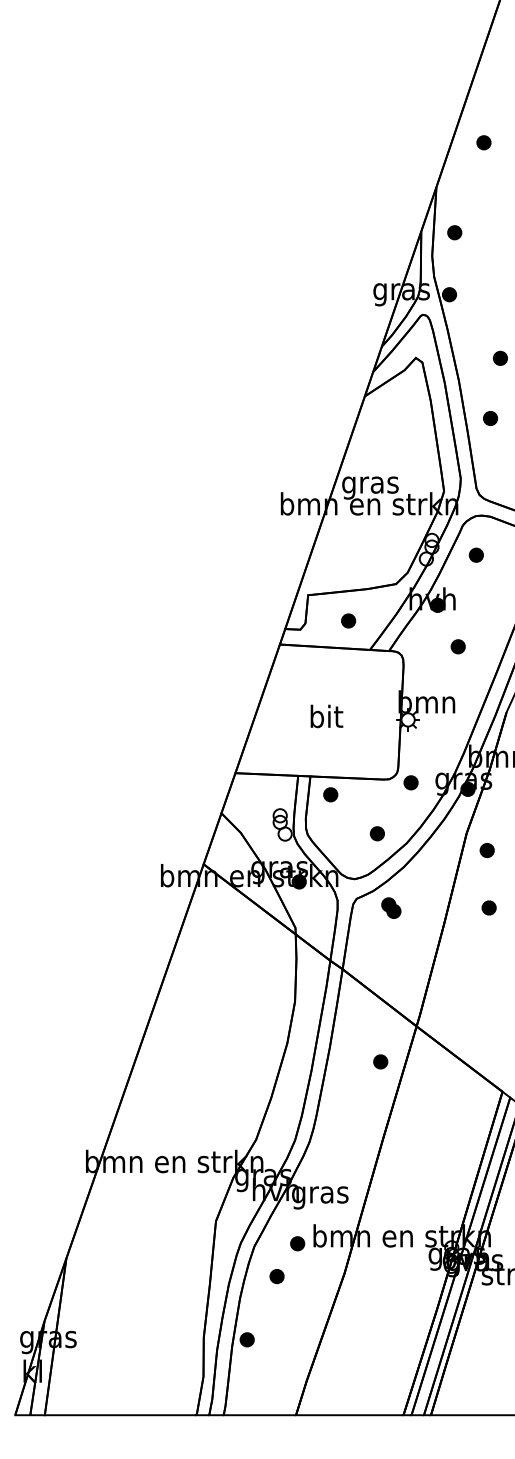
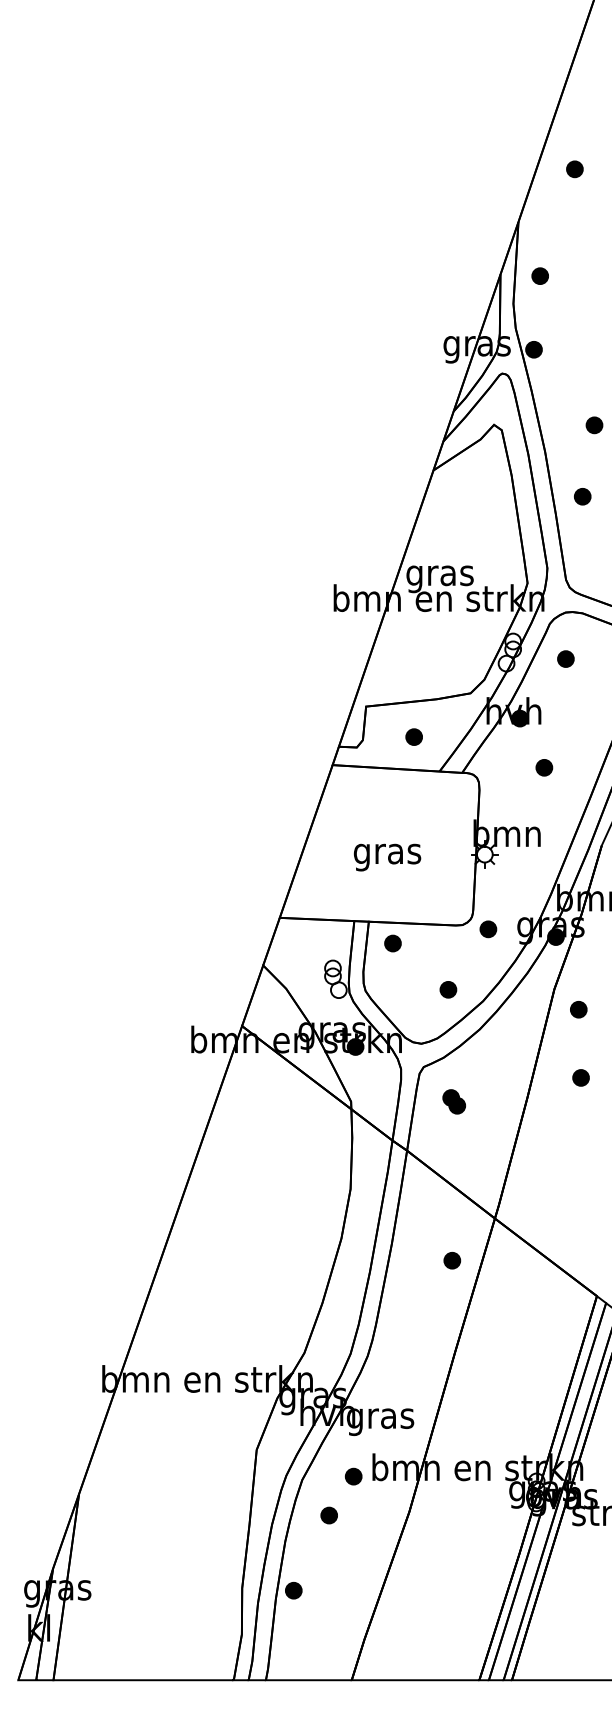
text: (325, 719) -> (386, 854), bit -> gras
part: (391, 907) -> (454, 1101), moved

